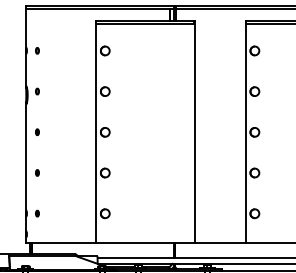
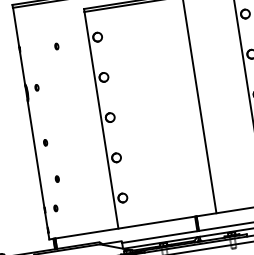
part: (37, 50) -> (56, 46), moved
part: (37, 131) -> (45, 142), moved
part: (37, 172) -> (57, 178), moved

